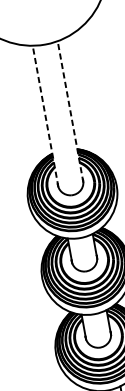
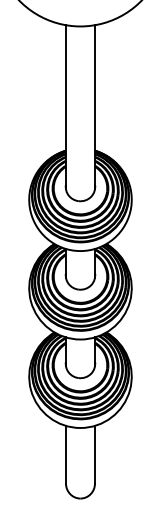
line: (70, 111) -> (94, 106), dashed -> solid
line: (45, 115) -> (66, 106), dashed -> solid

